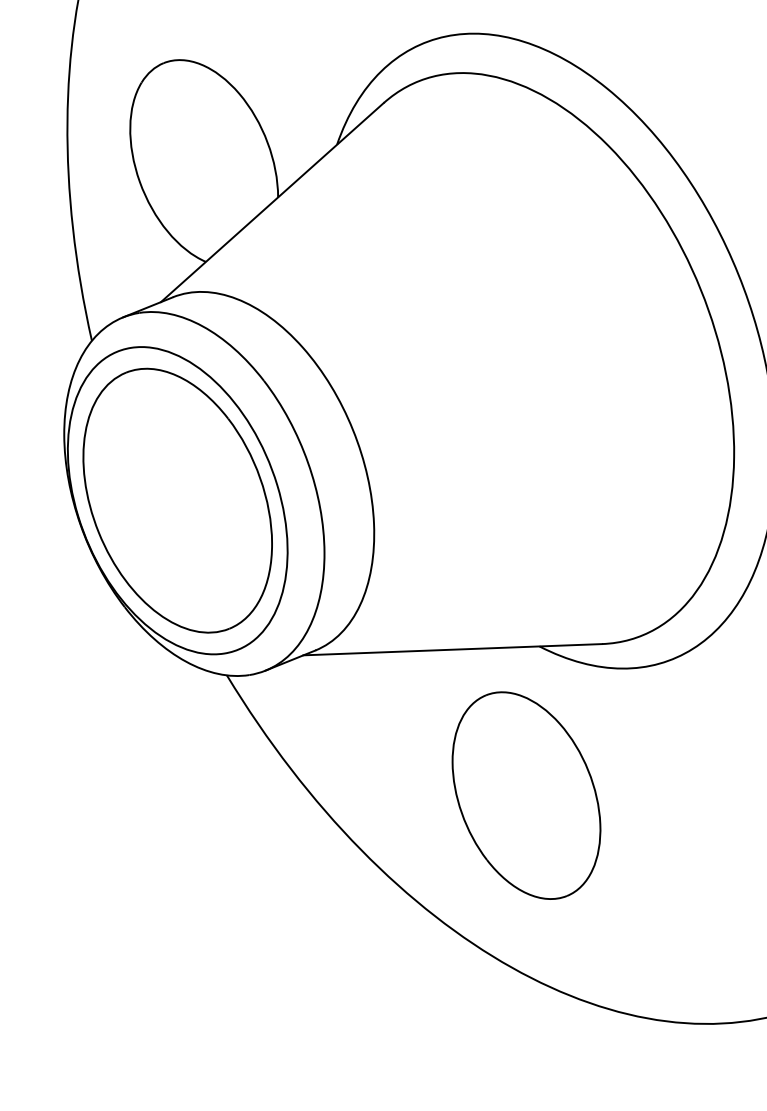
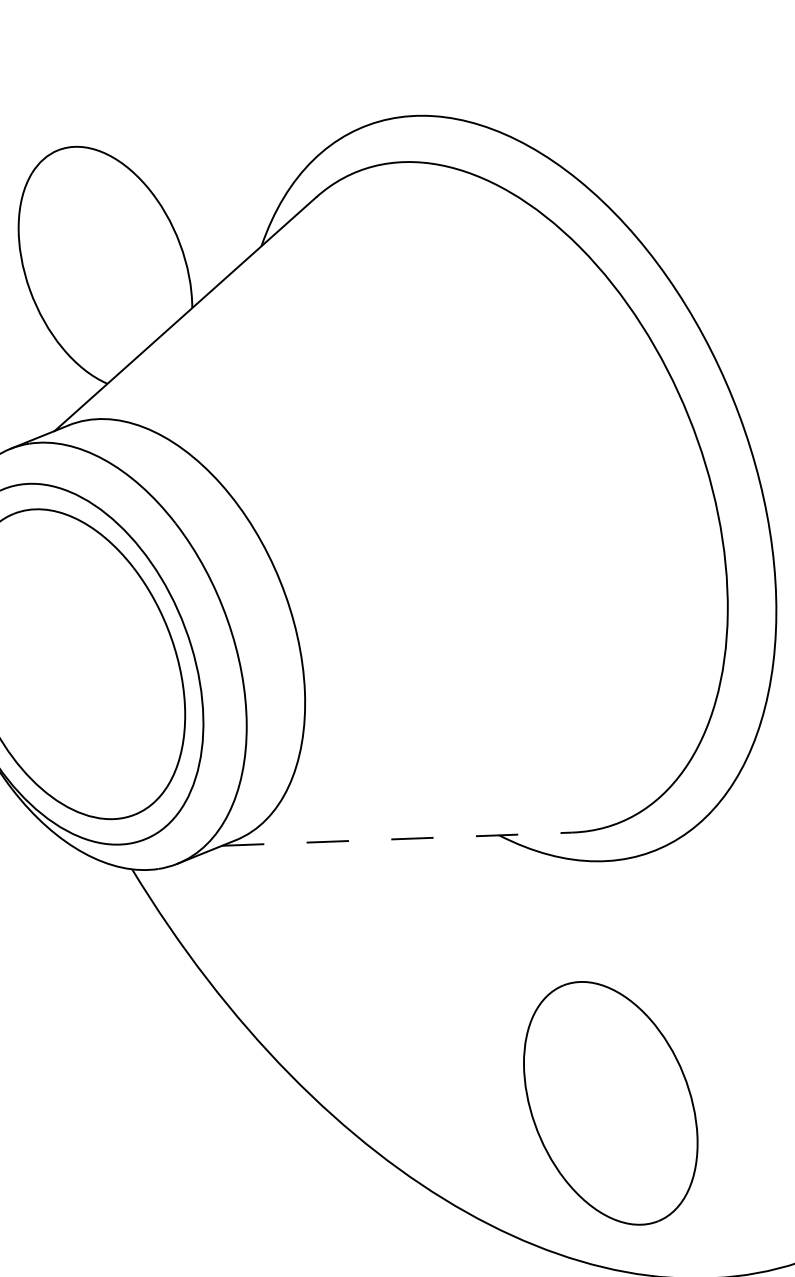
line: (453, 649) -> (398, 838), solid -> dashed
part: (526, 795) -> (610, 1103), moved

